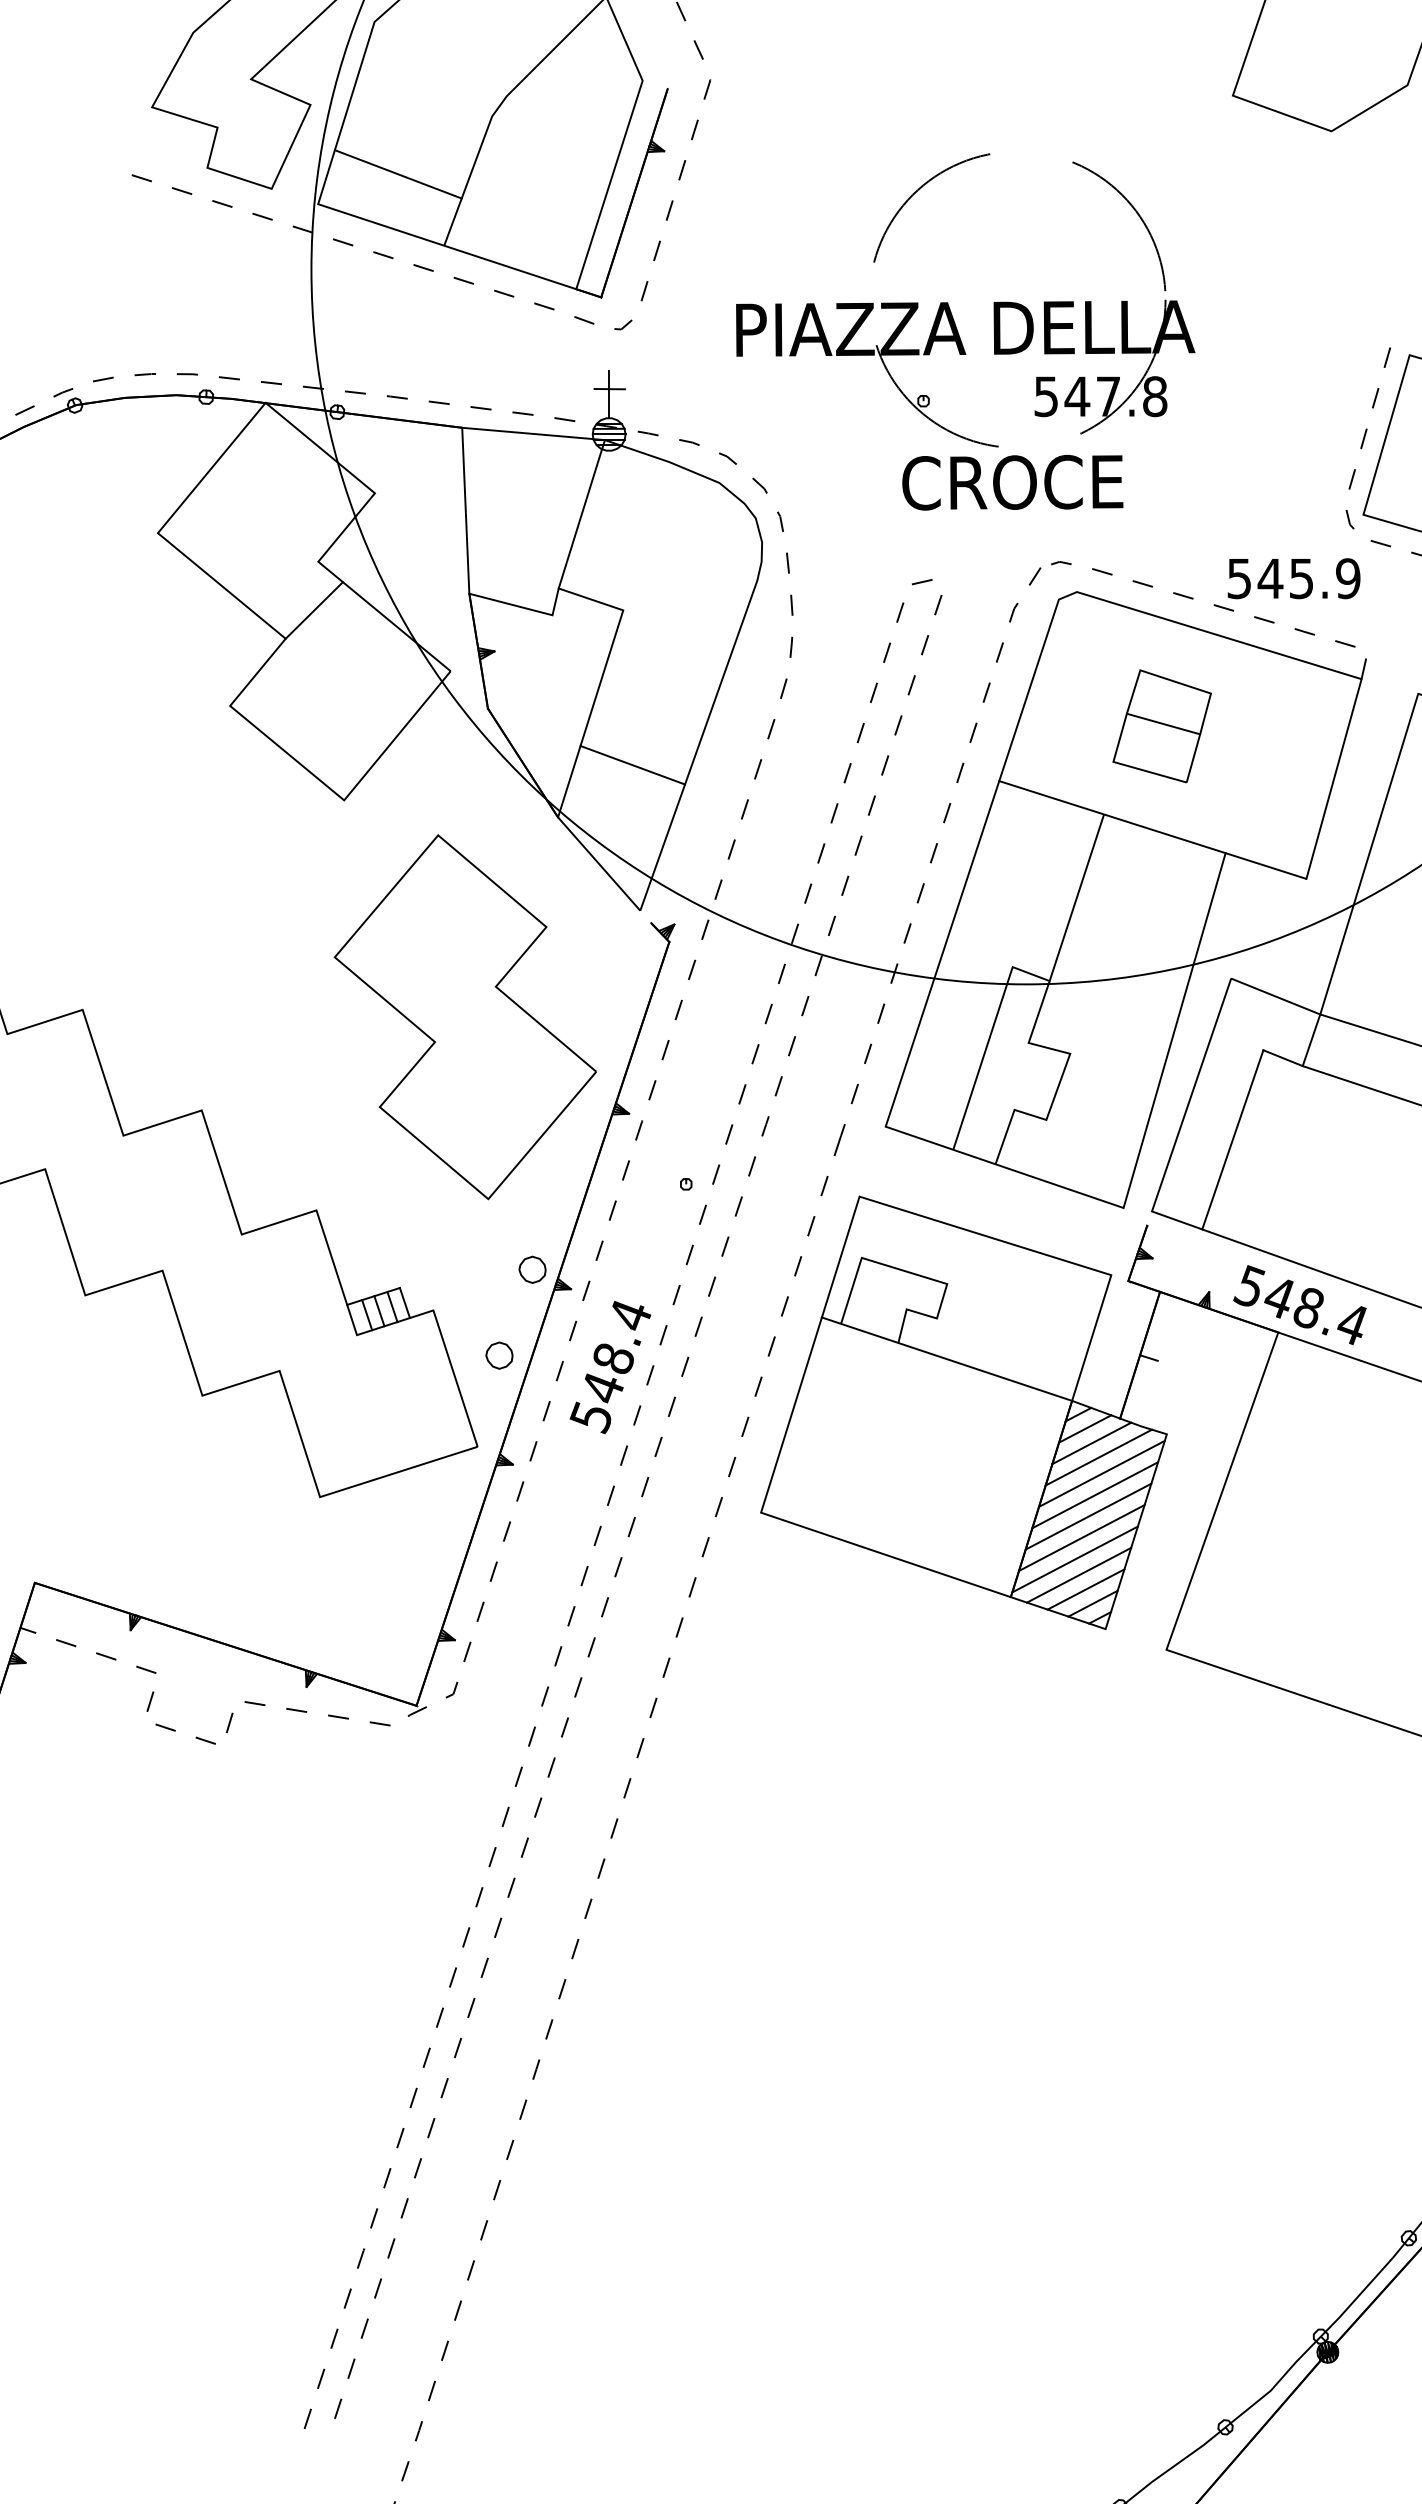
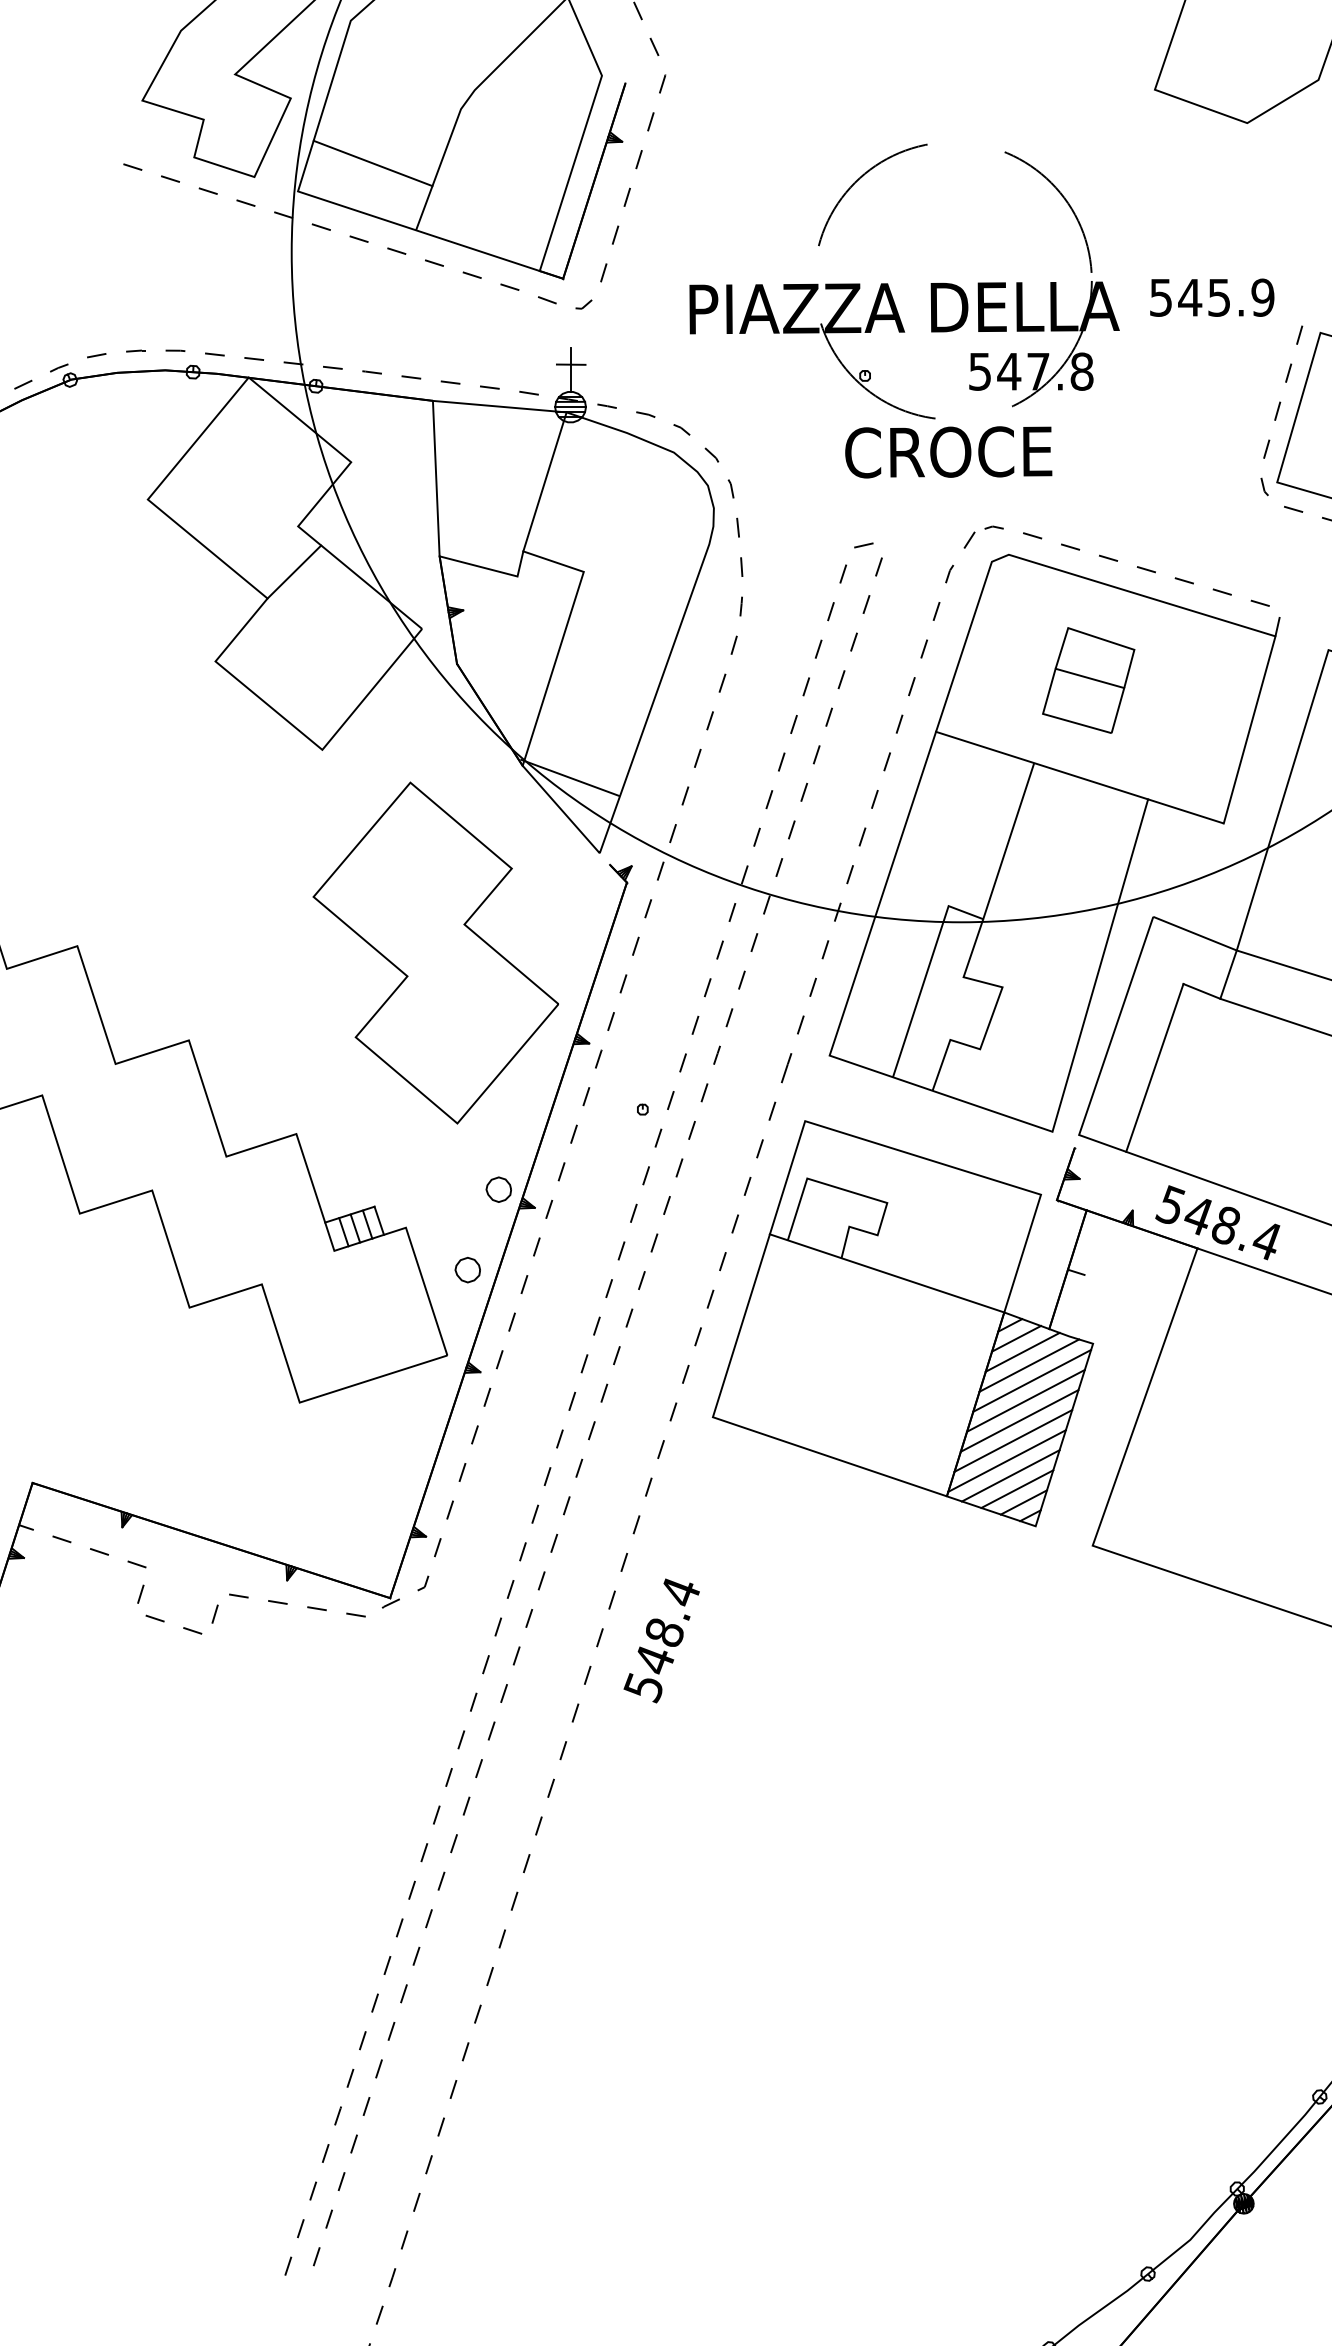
text: (1293, 578) -> (1211, 297), moved
line: (632, 764) -> (569, 777), moved
text: (610, 1367) -> (661, 1640), moved

